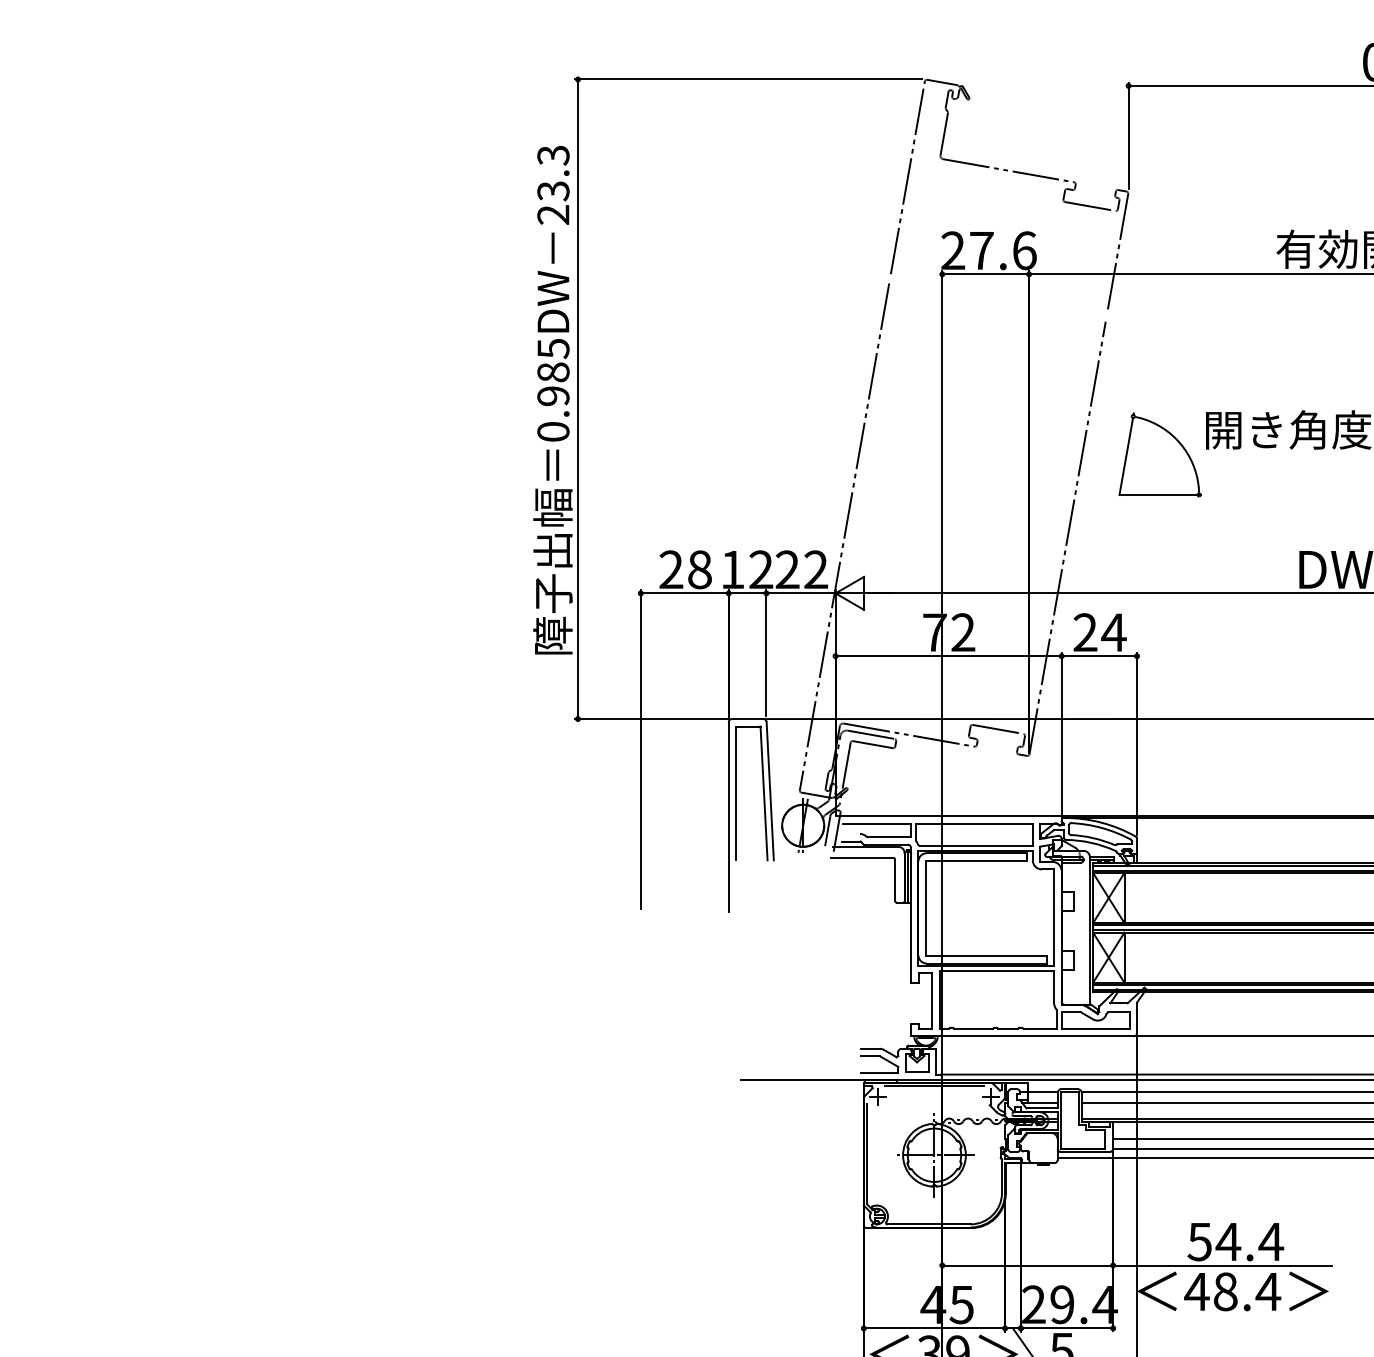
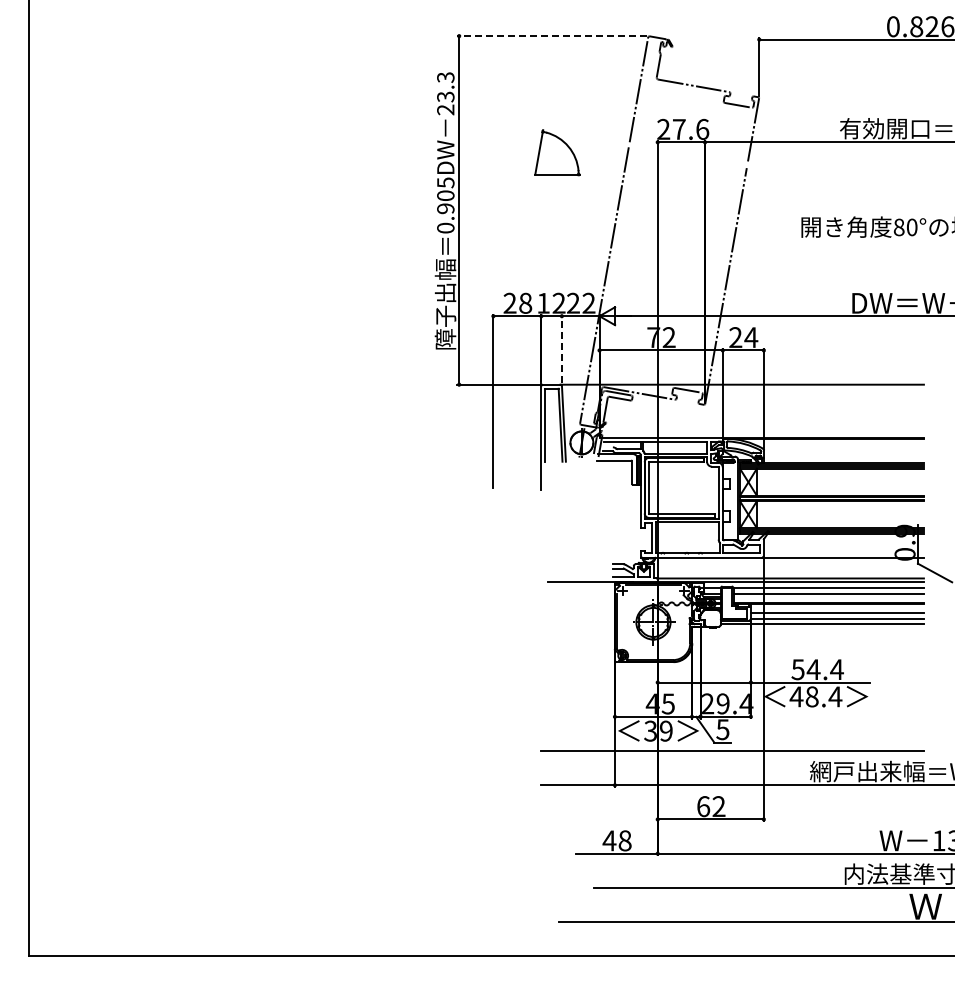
line: (749, 80) -> (552, 36), solid -> dashed
text: (552, 371) -> (445, 195), 0.985DW -> 0.905DW
part: (1160, 454) -> (557, 152), moved
line: (765, 652) -> (561, 348), solid -> dashed

